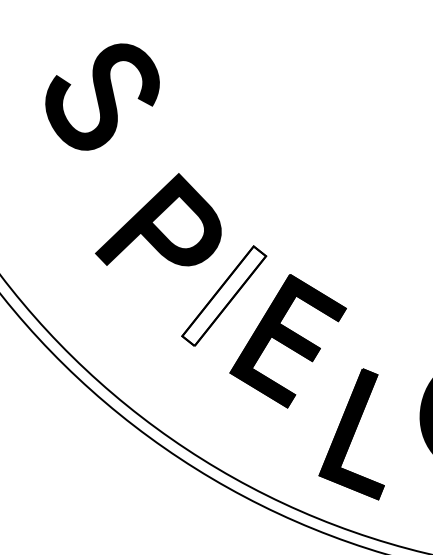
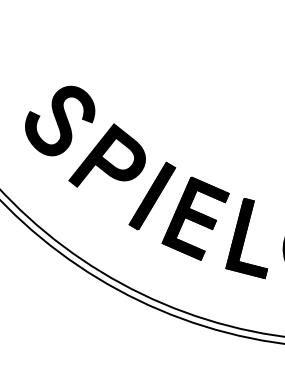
part: (102, 95) -> (60, 120), moved
fill: (222, 294) -> (151, 195), added
part: (357, 432) -> (246, 238), moved

